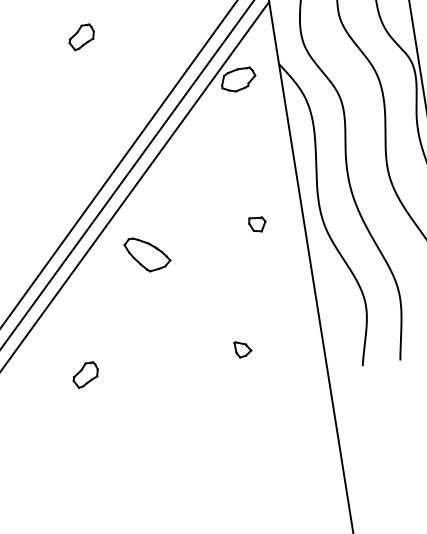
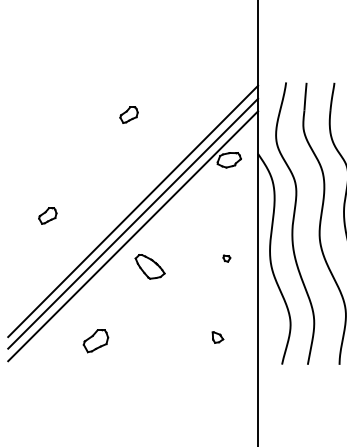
part: (257, 224) -> (226, 258), size x0.6
part: (242, 349) -> (217, 337), moved
part: (85, 375) -> (95, 341), size x1.4

